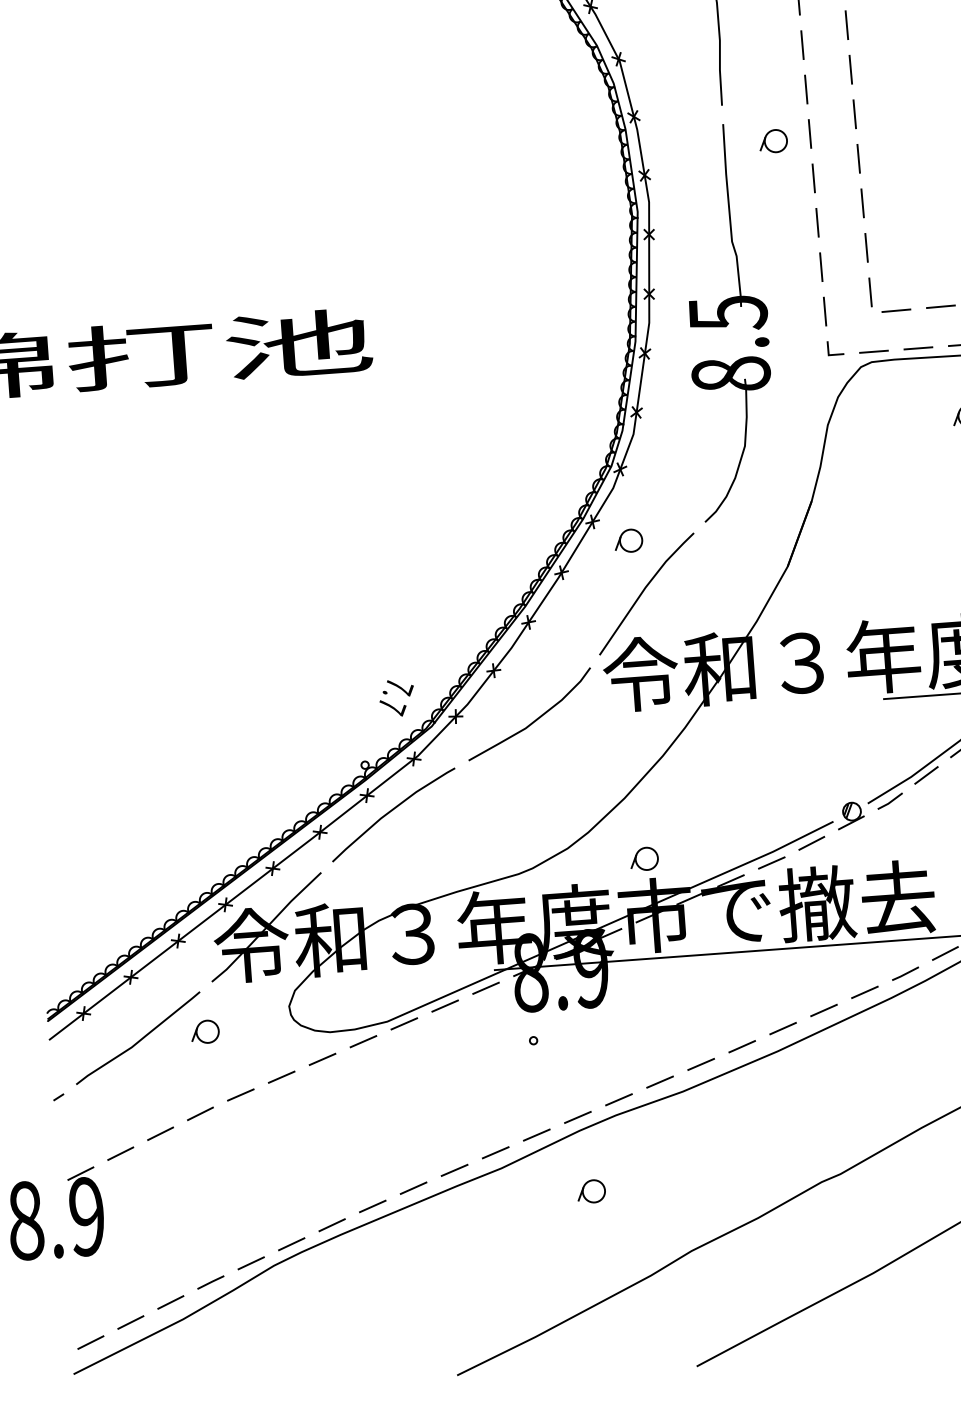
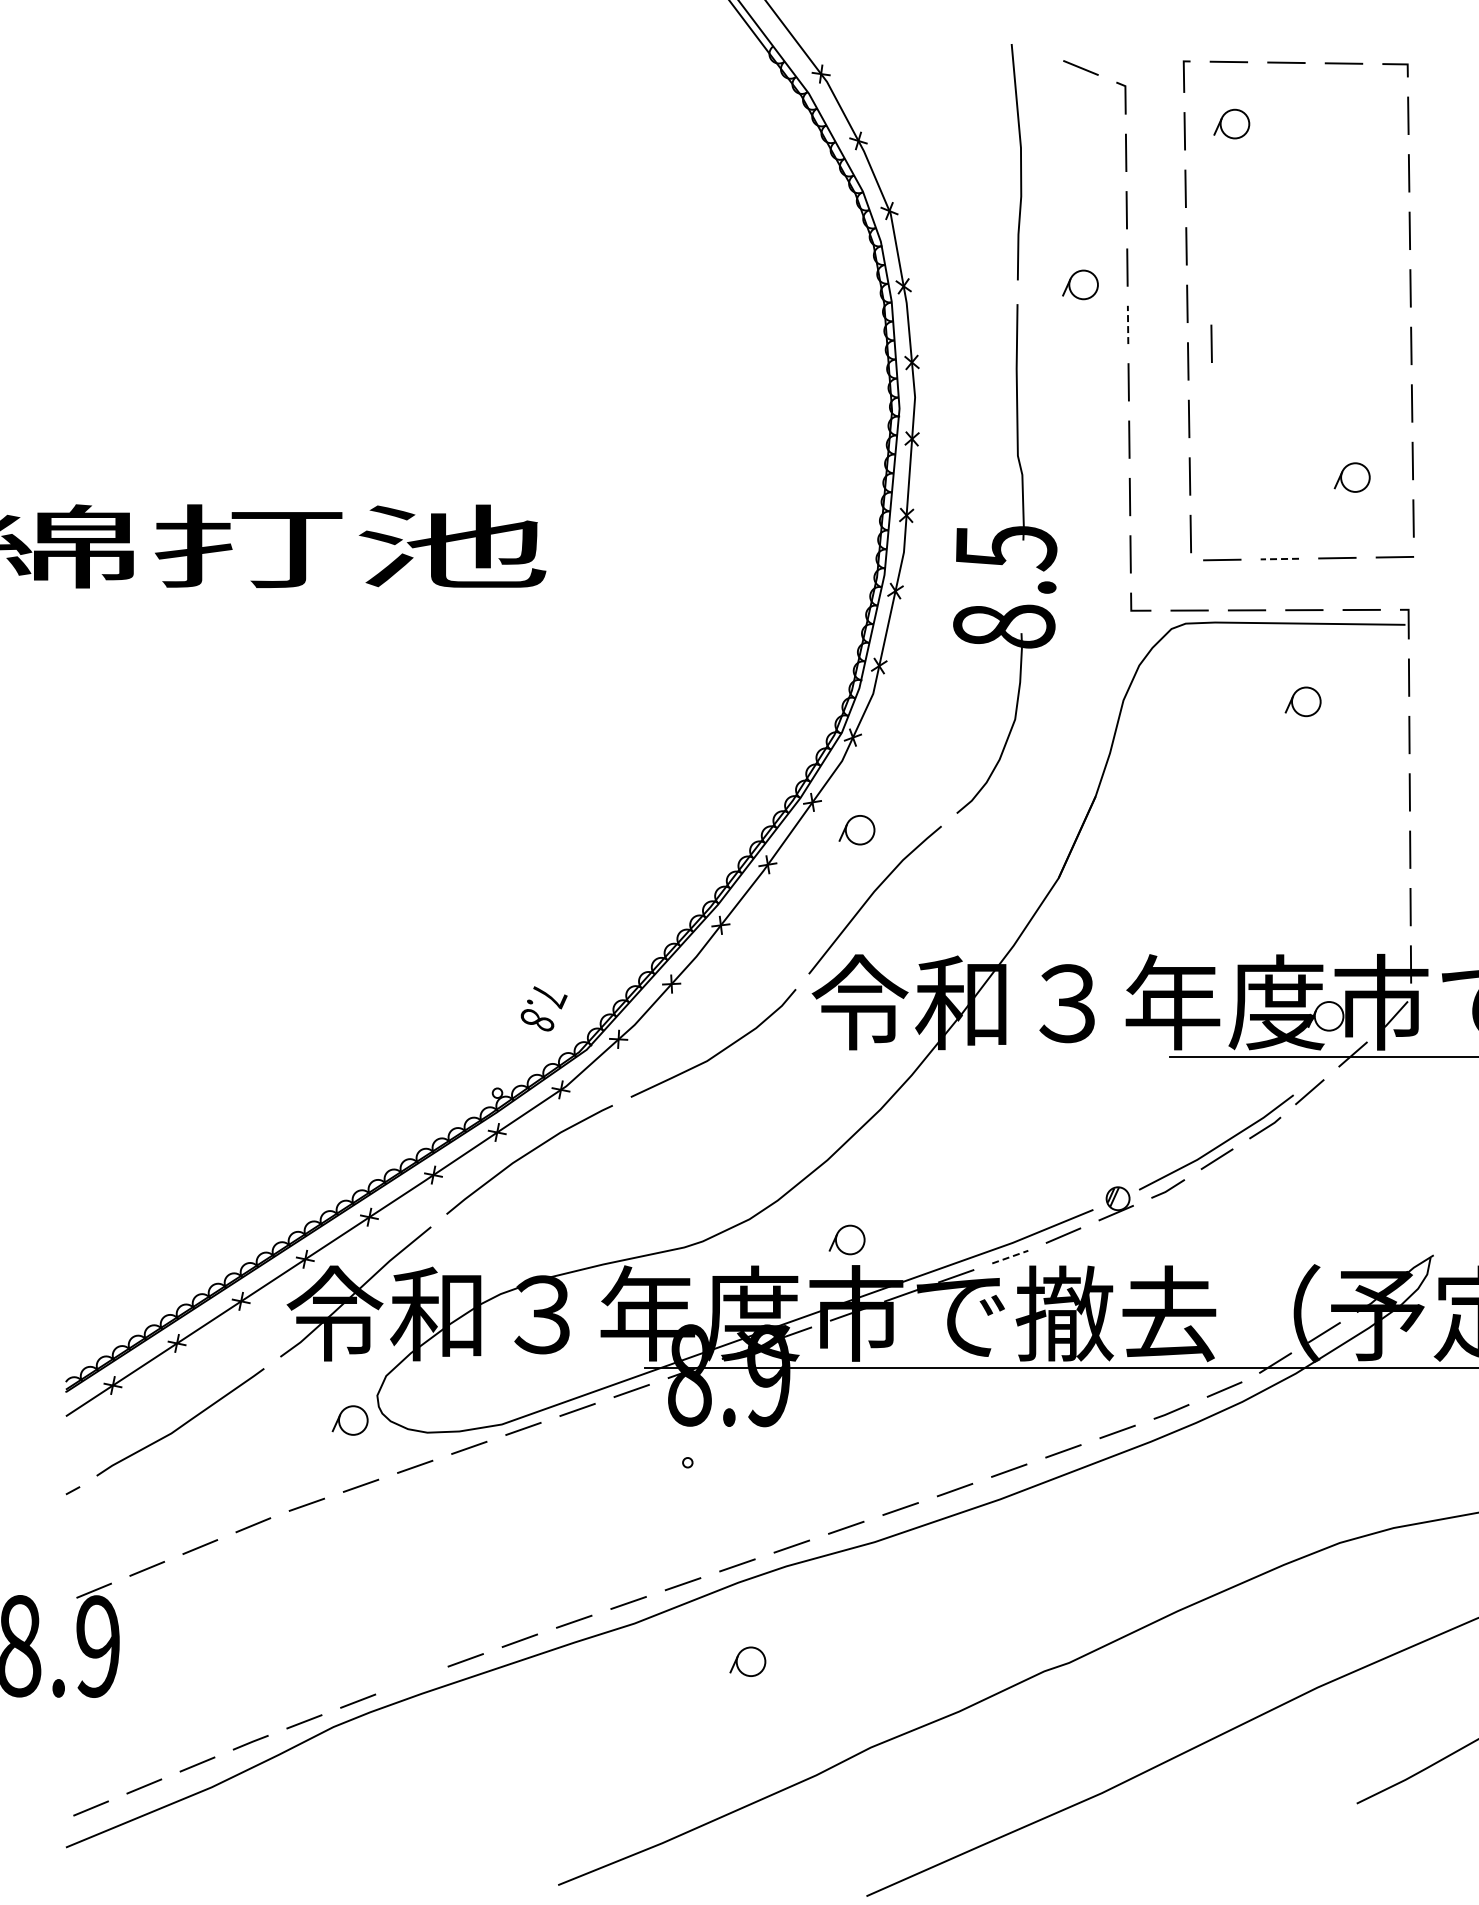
line: (810, 133) -> (1128, 324), solid -> dashed
part: (773, 140) -> (1080, 284), moved
line: (875, 143) -> (1211, 343), added
line: (940, 307) -> (1279, 559), solid -> dashed
text: (392, 707) -> (538, 1021), 7.7 -> 7.8
line: (772, 862) -> (1011, 1256), solid -> dashed
part: (204, 1031) -> (349, 1420), moved
line: (331, 1225) -> (411, 1680), removed

